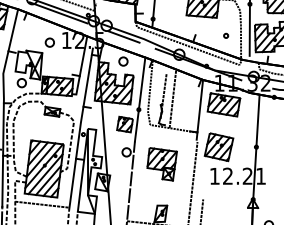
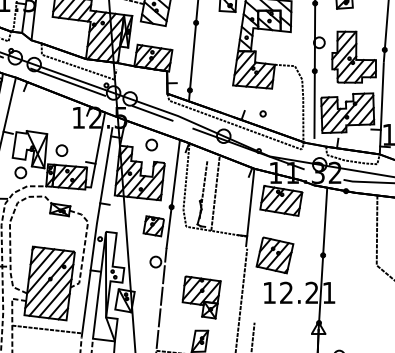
part: (225, 35) -> (262, 113), moved
part: (49, 42) -> (61, 150), moved
part: (162, 164) -> (201, 297), moved

